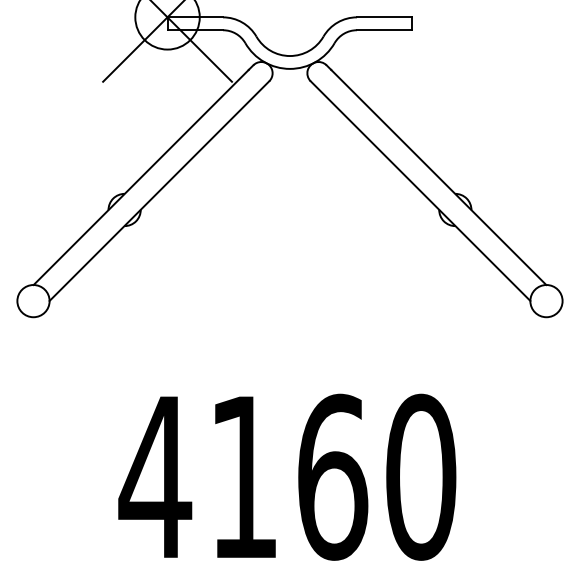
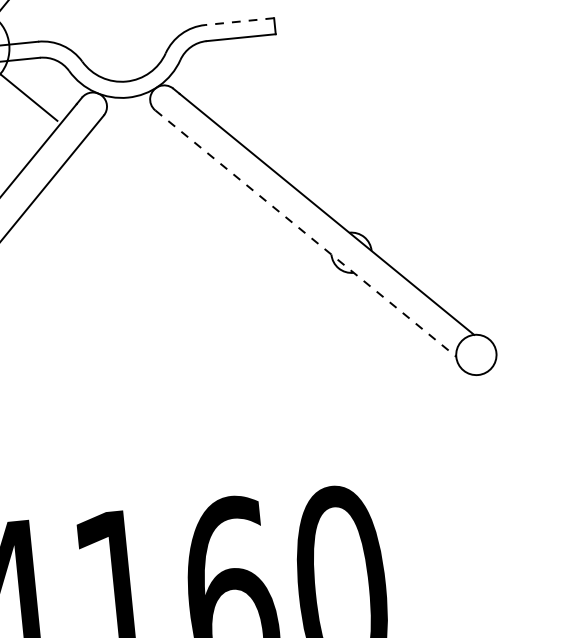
line: (384, 17) -> (239, 21), solid -> dashed
line: (420, 191) -> (305, 234), solid -> dashed

